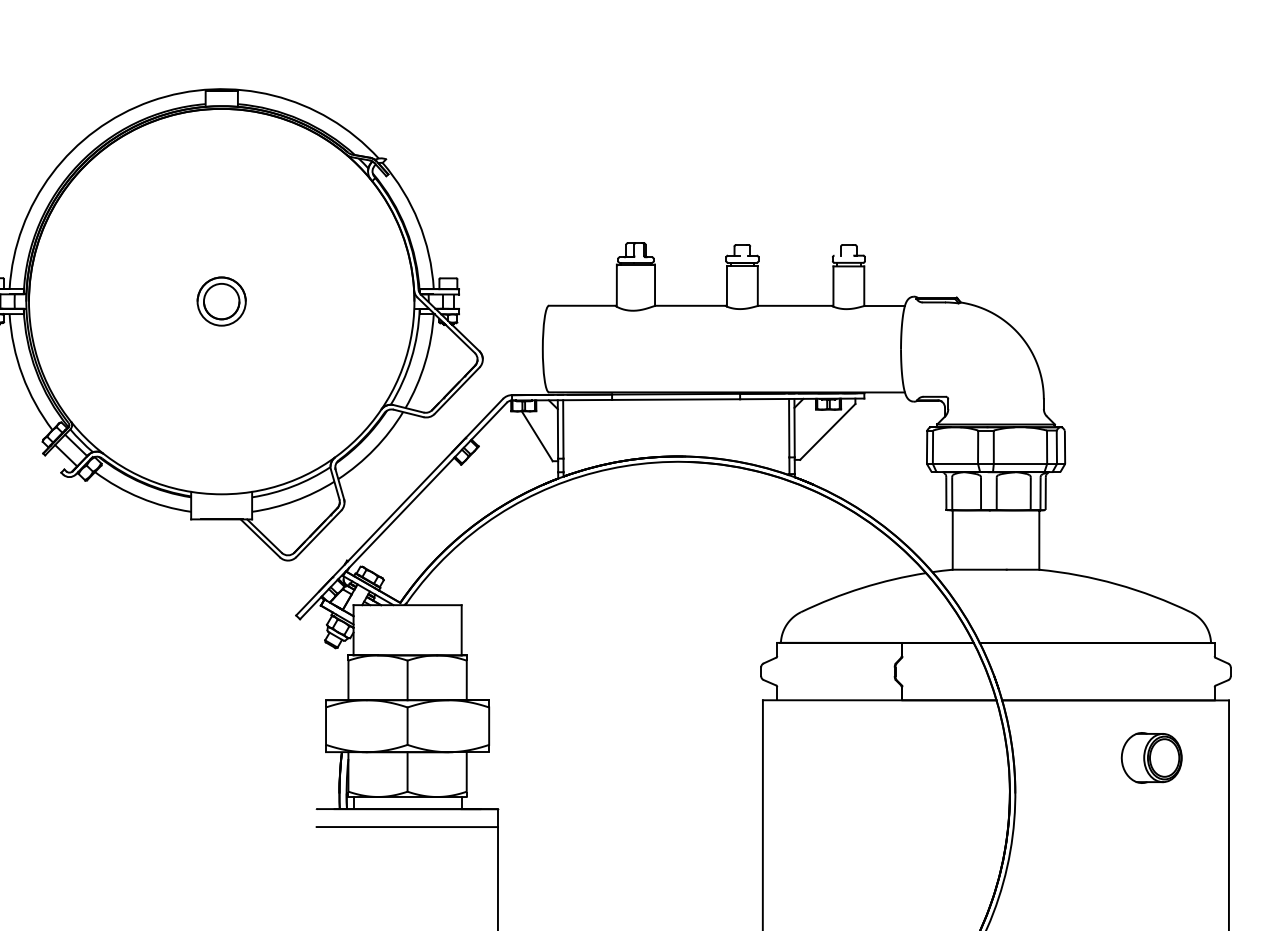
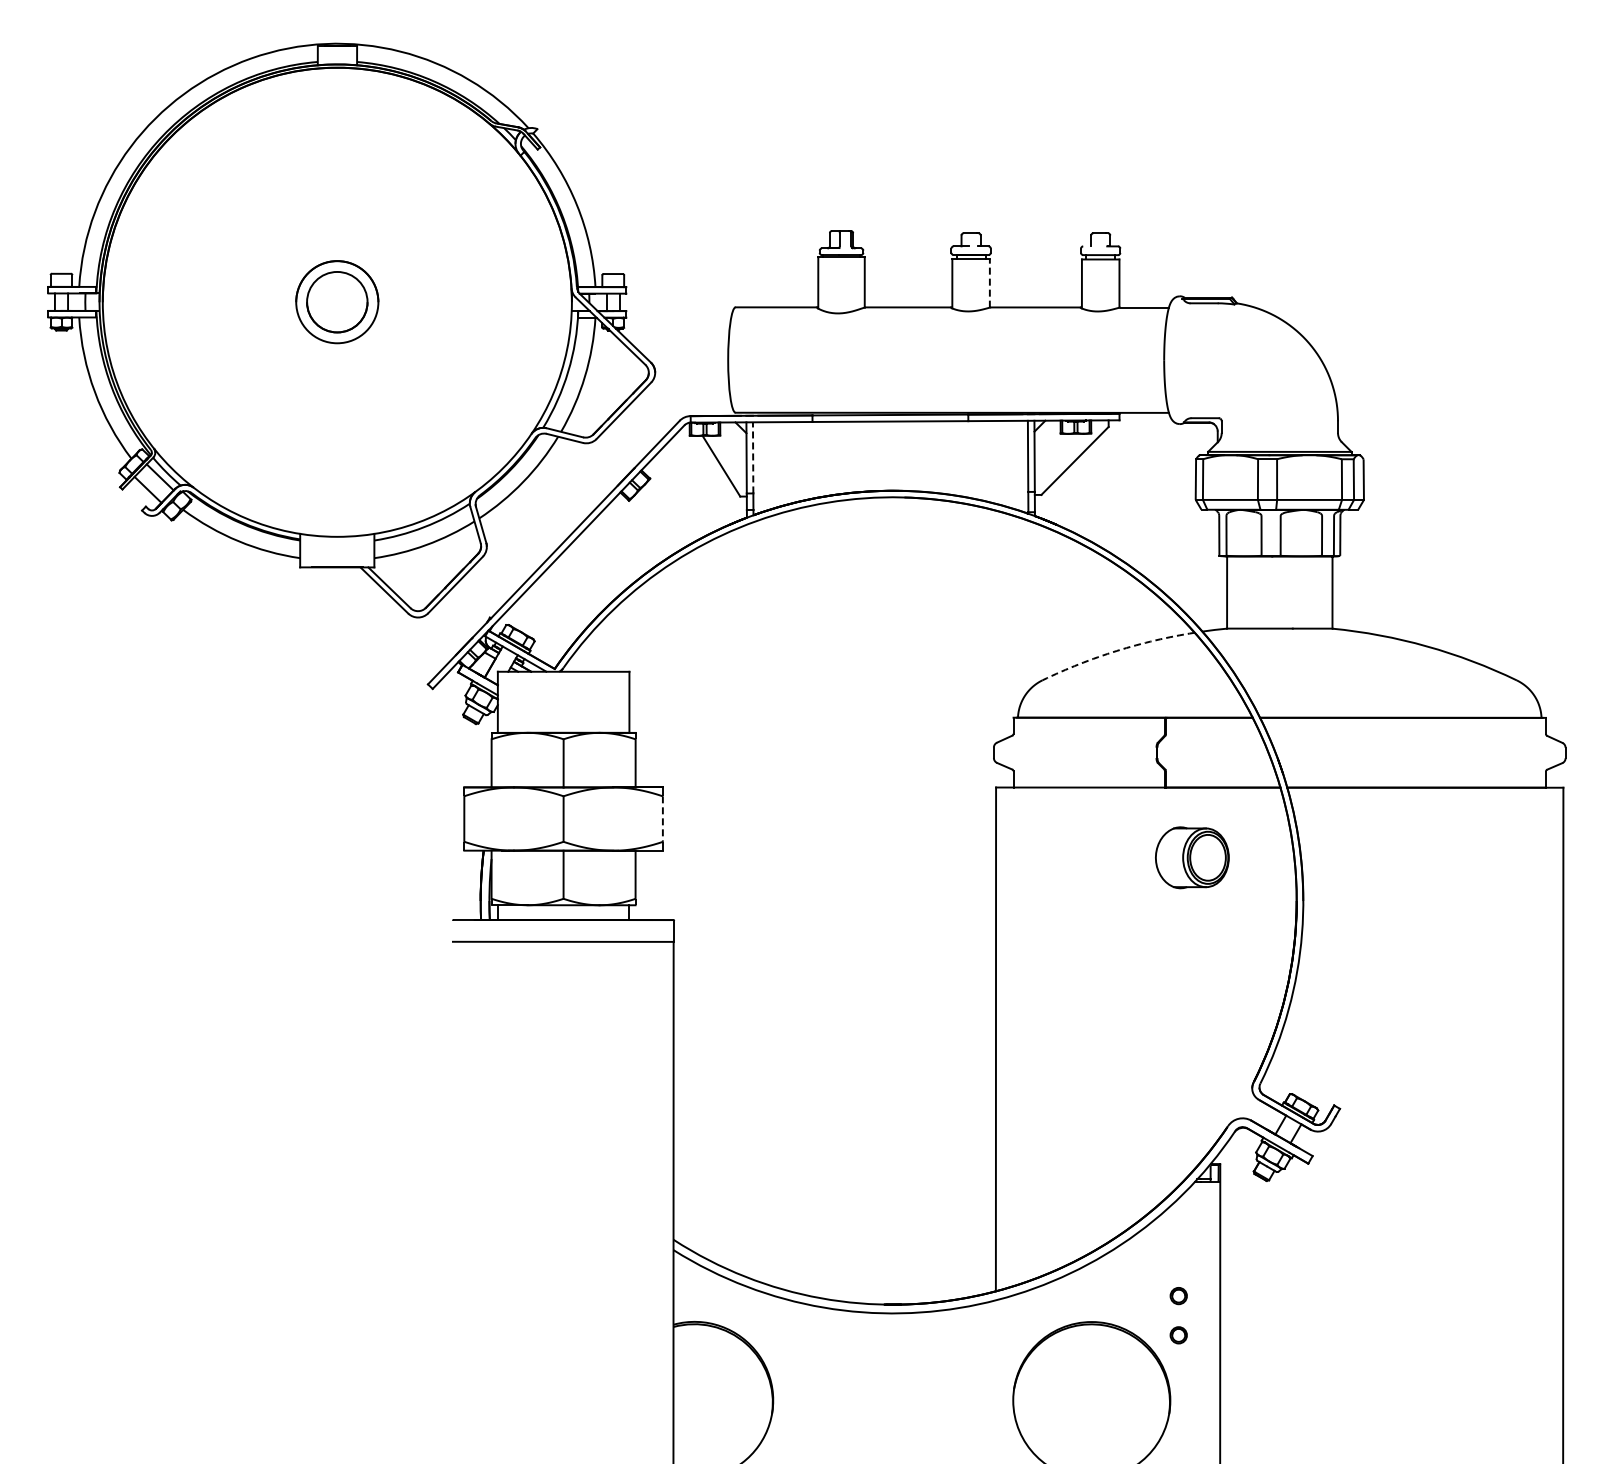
line: (757, 286) -> (989, 283), solid -> dashed
part: (221, 301) -> (337, 302), size x1.4
line: (563, 429) -> (753, 457), solid -> dashed
arc: (861, 587) -> (1116, 650), solid -> dashed
line: (488, 726) -> (662, 819), solid -> dashed
part: (1151, 757) -> (1192, 857), moved

